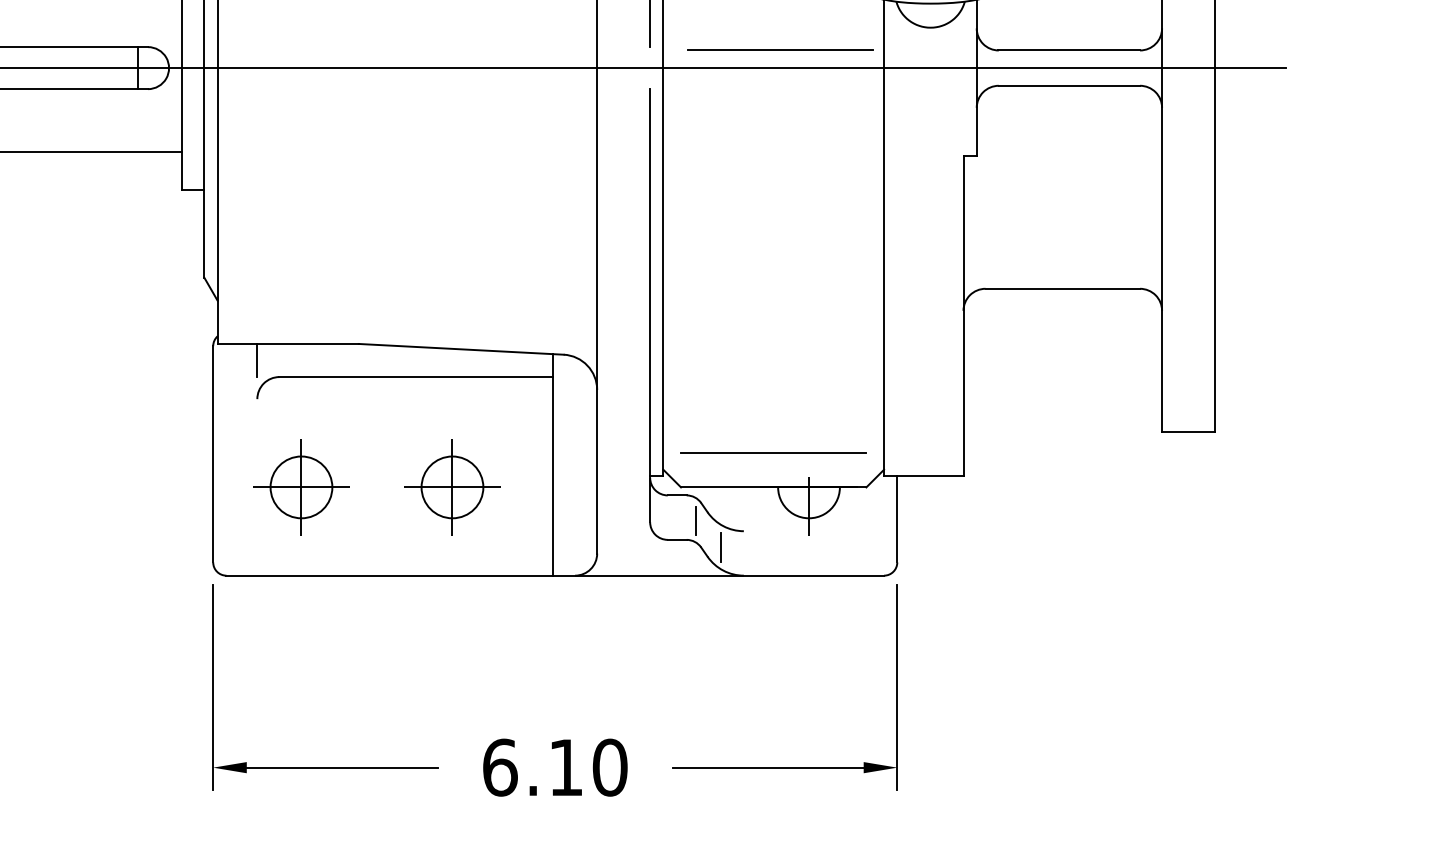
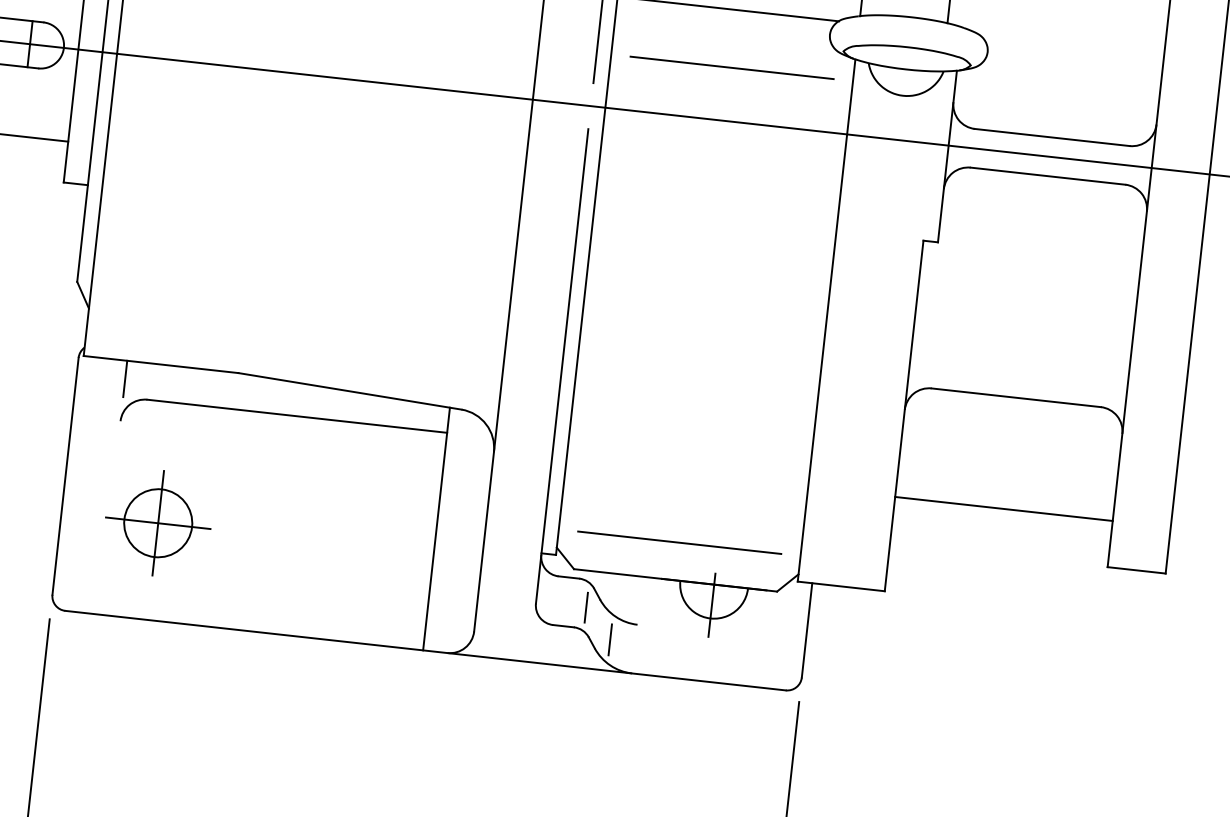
line: (780, 49) -> (731, 67), moved
line: (1062, 390) -> (1003, 509), added
part: (452, 487) -> (323, 541), removed

